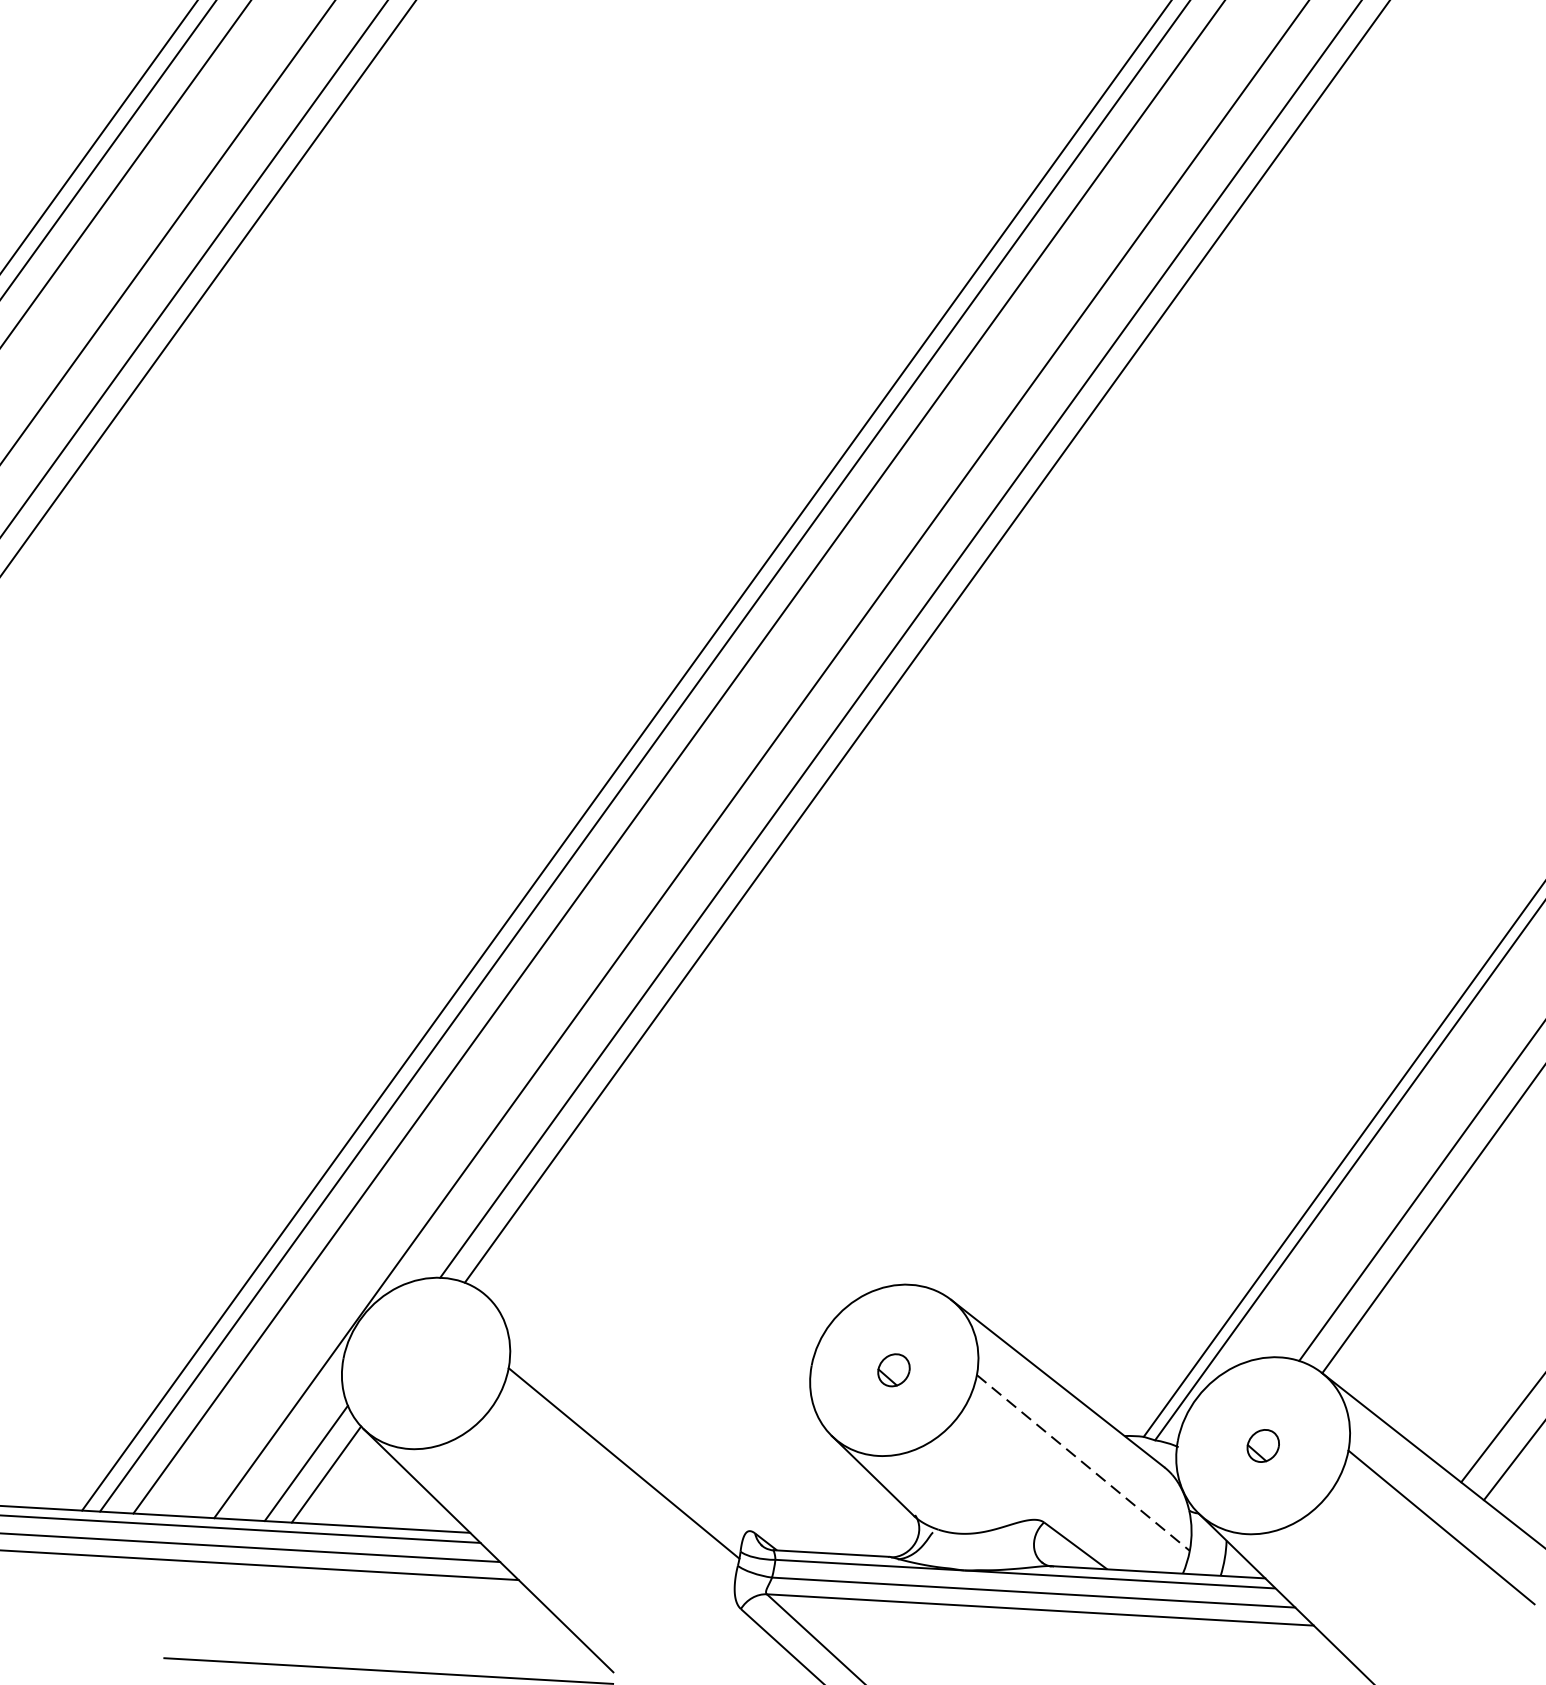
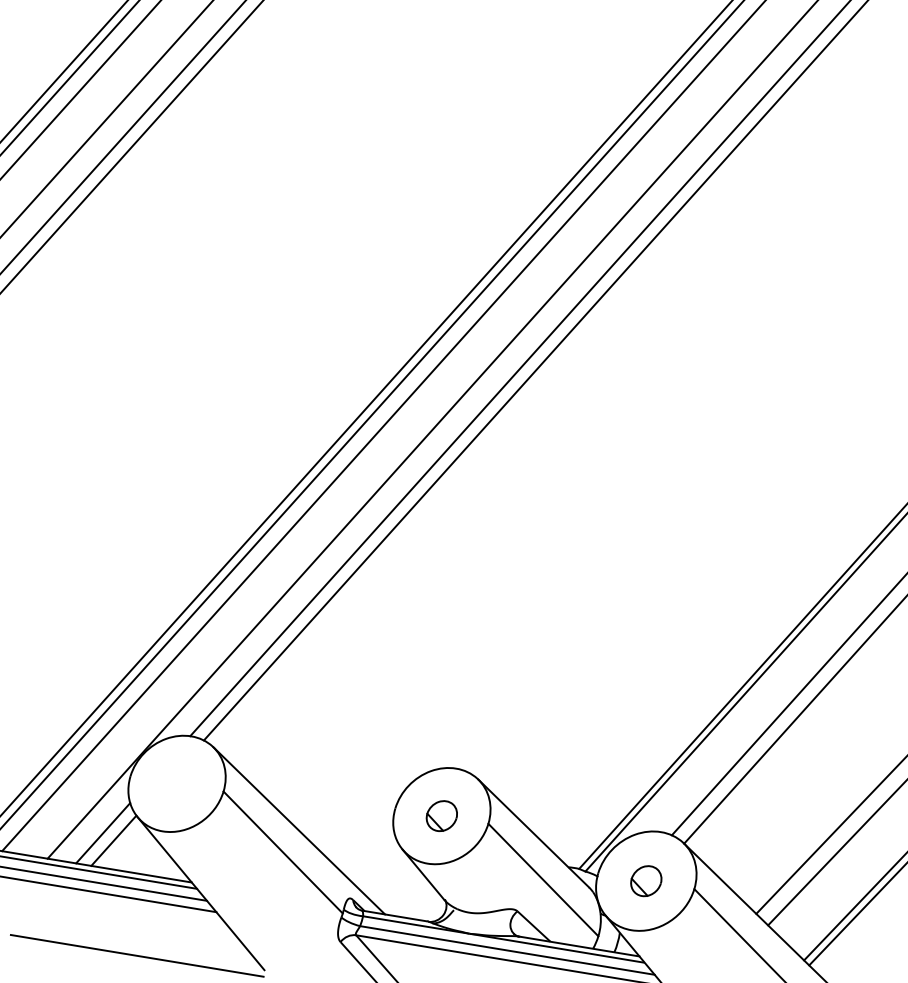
part: (893, 1369) -> (441, 815), size x1.67
line: (648, 1421) -> (299, 830), added
part: (1263, 1446) -> (646, 881), size x1.67
line: (1083, 1463) -> (543, 880), dashed -> solid

